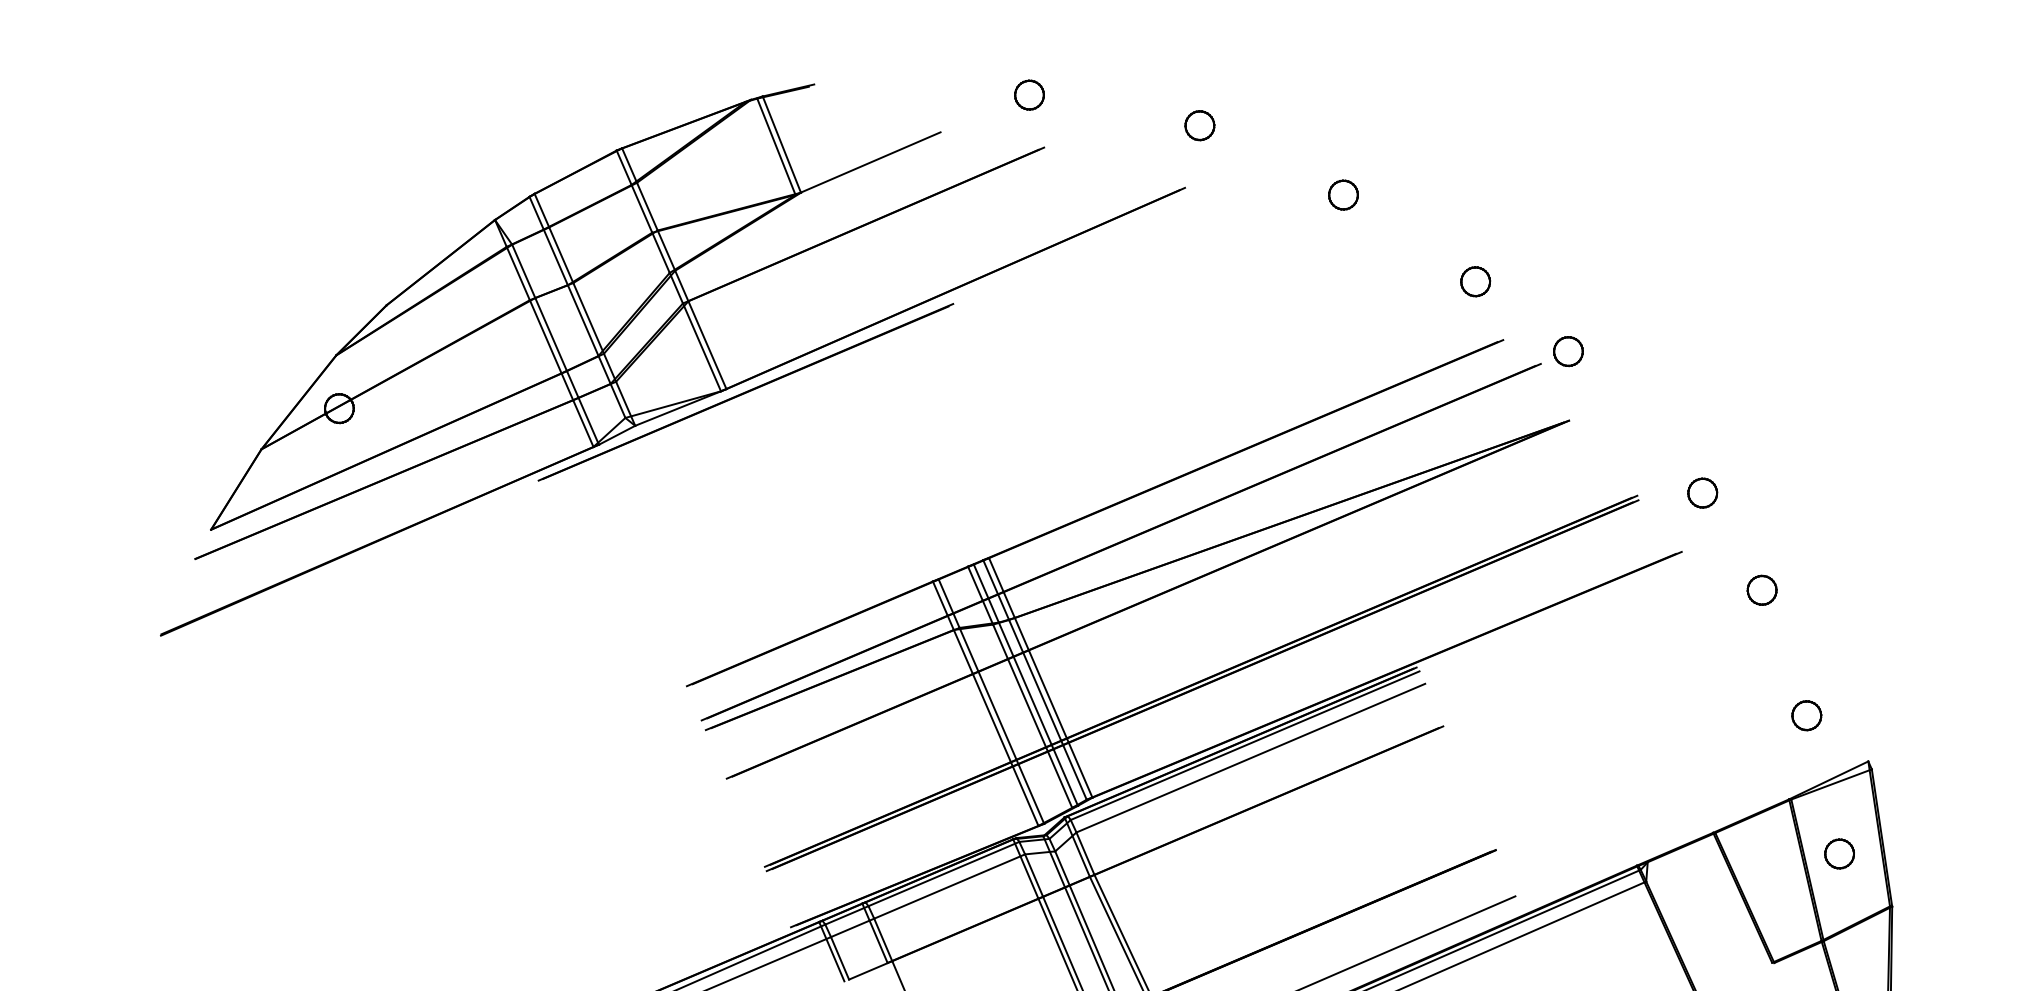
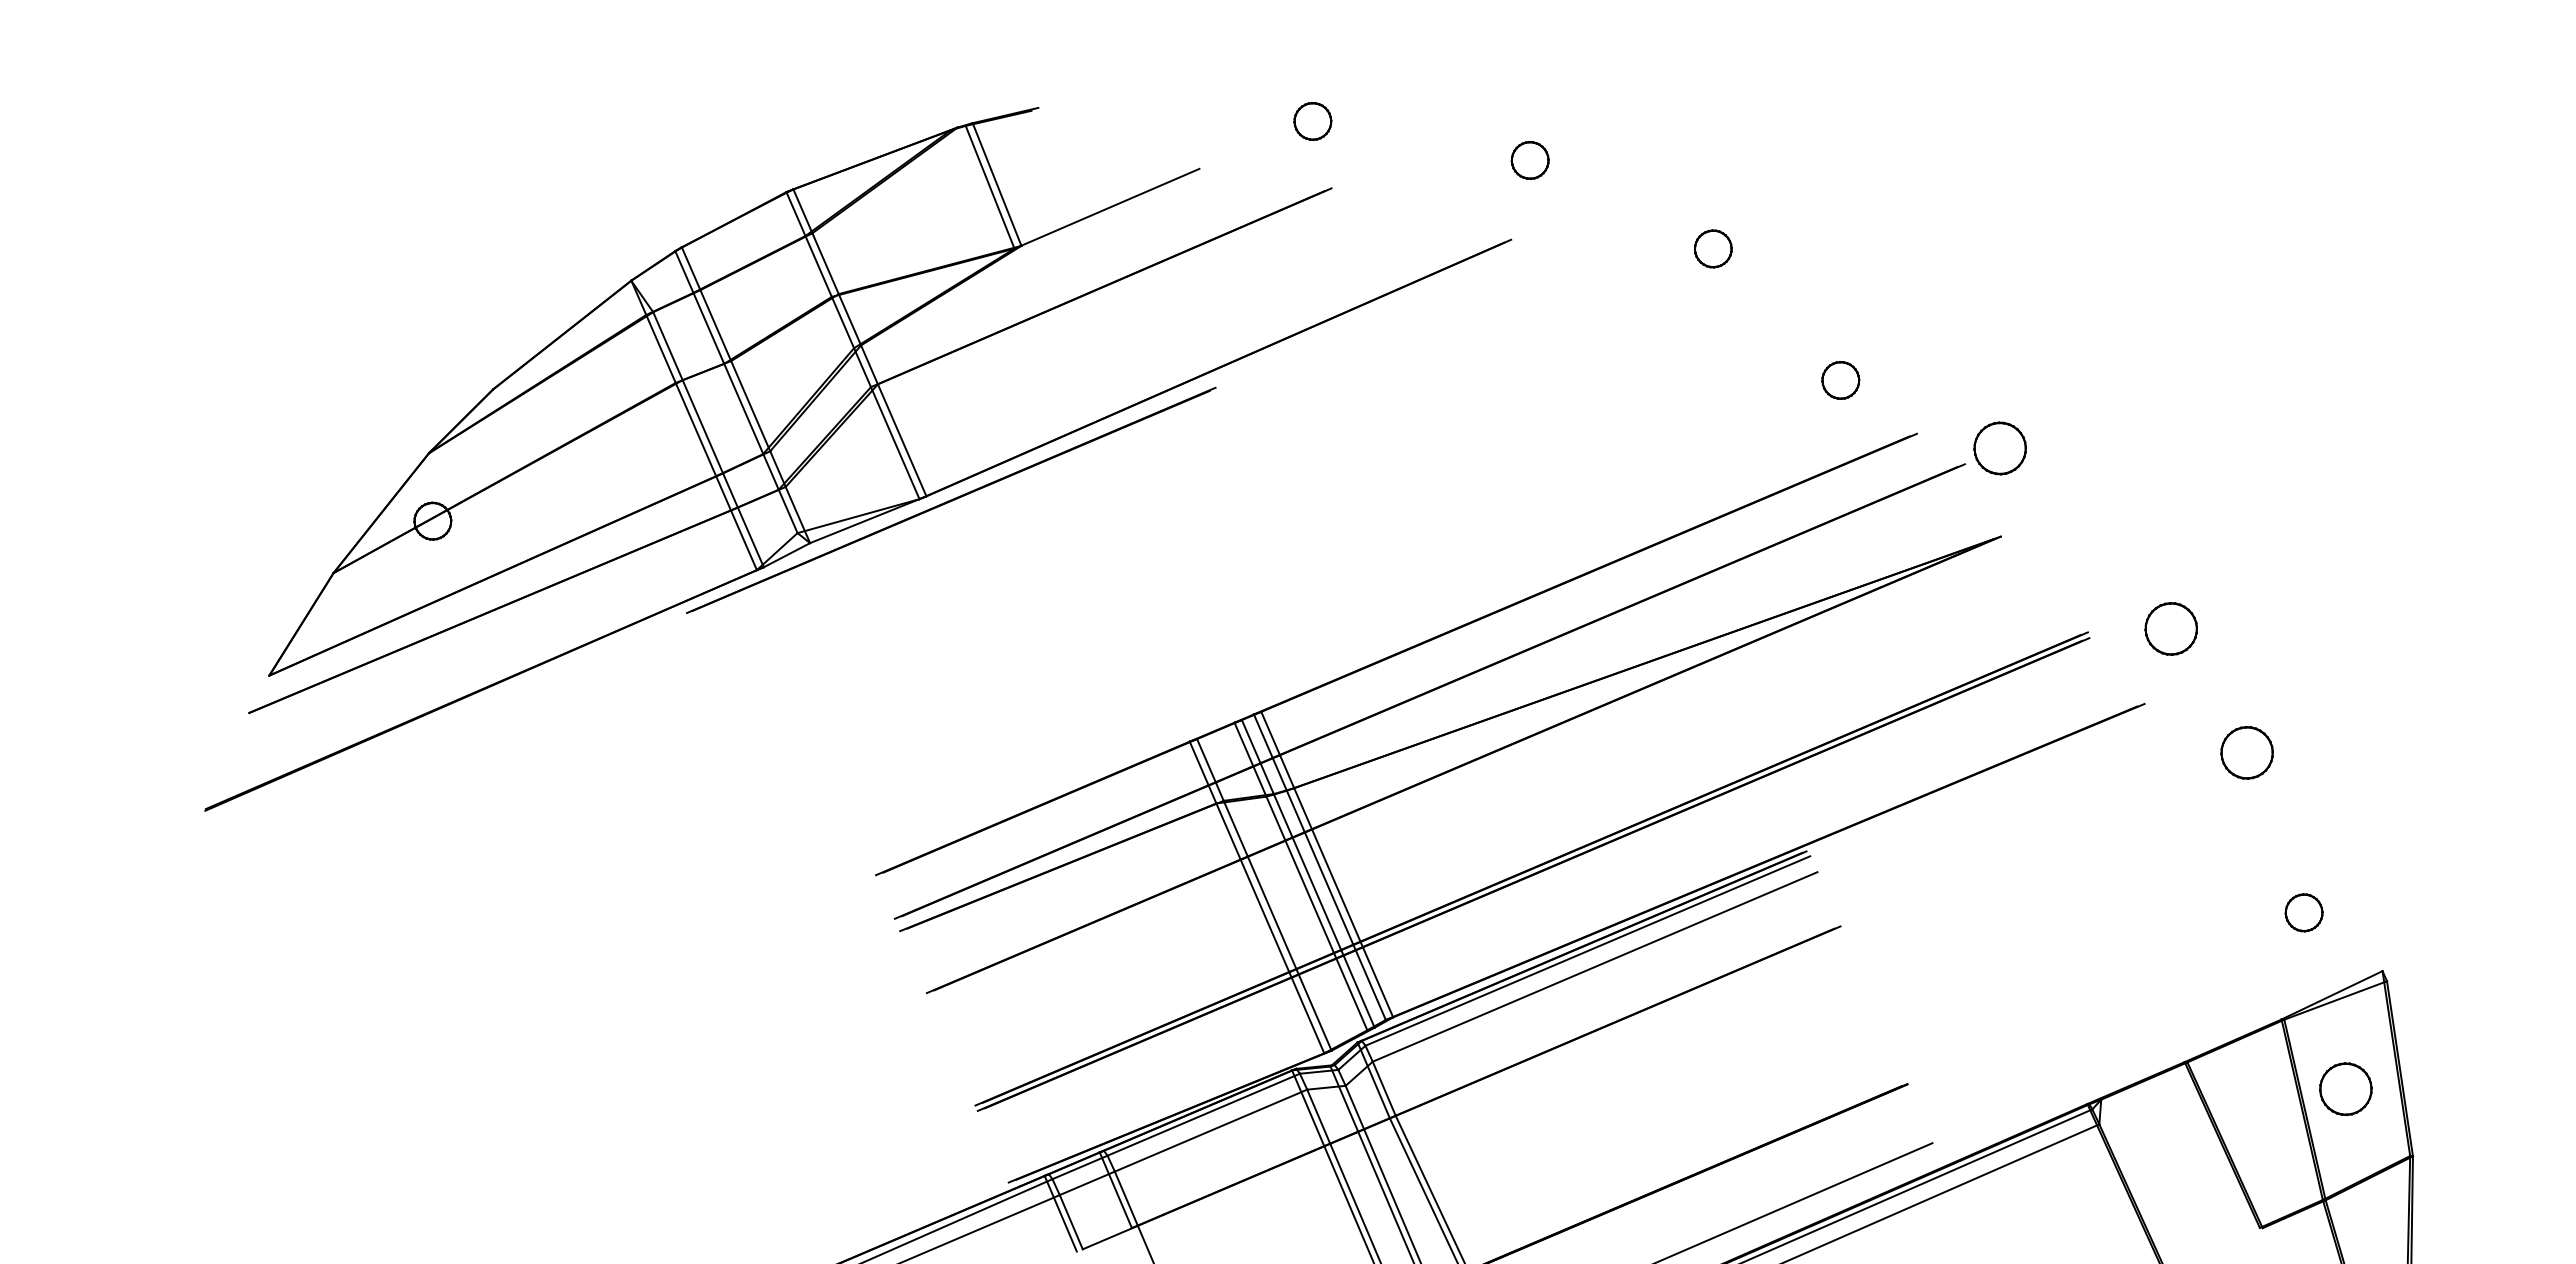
part: (1475, 281) -> (1840, 380), moved
part: (1567, 351) -> (1999, 448), size x1.4
part: (1702, 492) -> (2171, 628), size x1.4
part: (1761, 589) -> (2246, 752), size x1.4
part: (1839, 853) -> (2345, 1088), size x1.4

